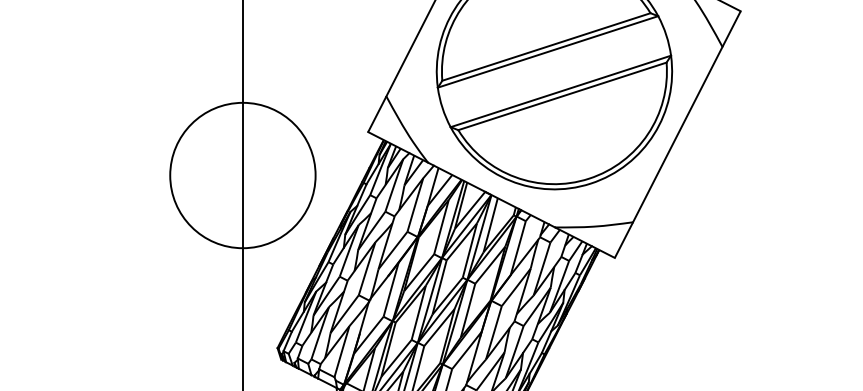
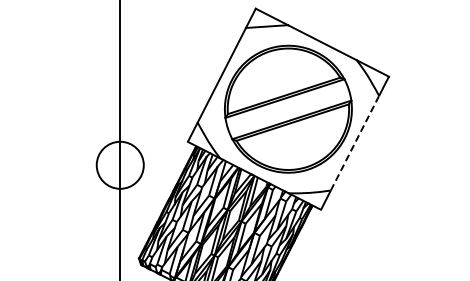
line: (678, 133) -> (355, 142), solid -> dashed
circle: (243, 175) -> (120, 165), size x0.6

